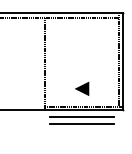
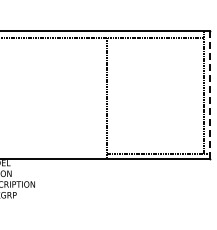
line: (123, 61) -> (210, 94), solid -> dashed
line: (81, 88) -> (155, 130), removed
line: (81, 116) -> (155, 167), removed
line: (81, 124) -> (155, 177), removed

